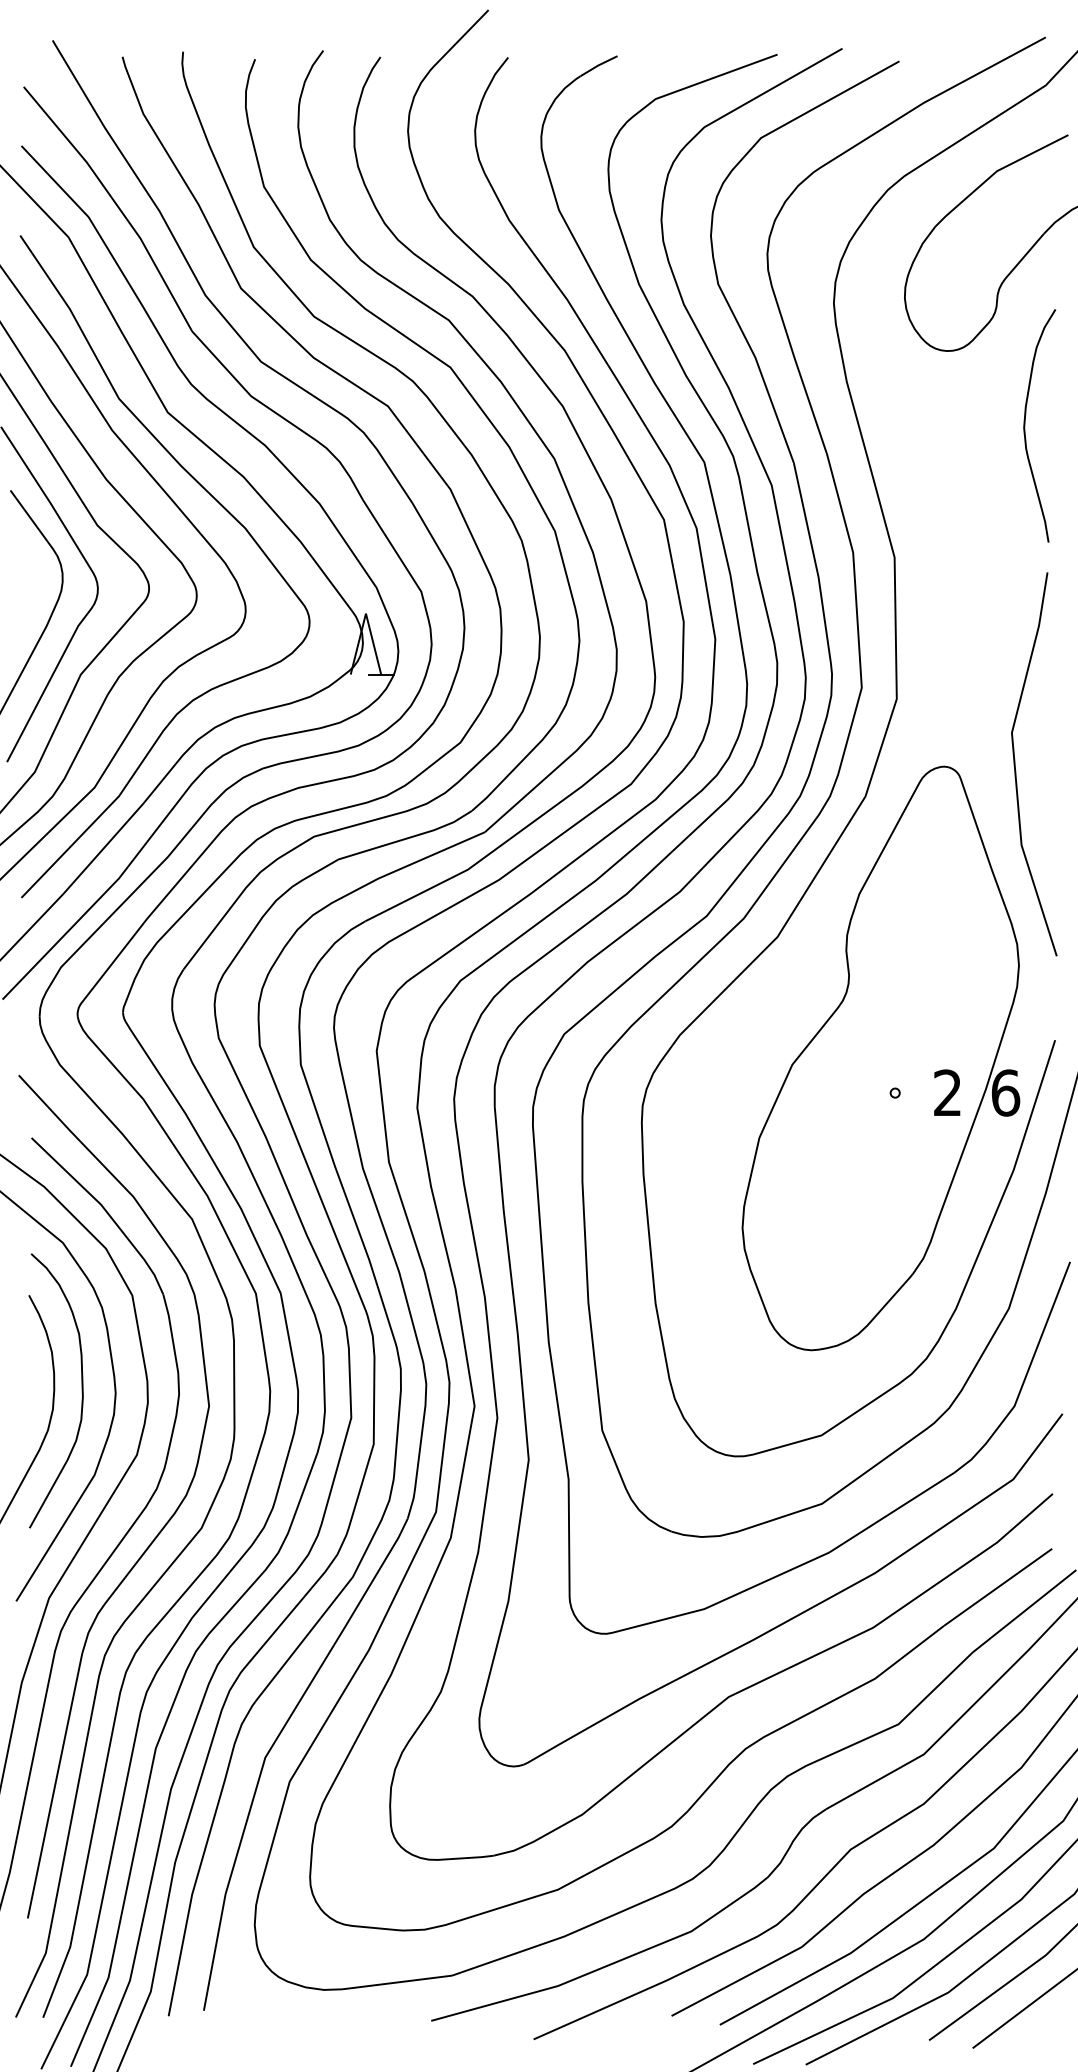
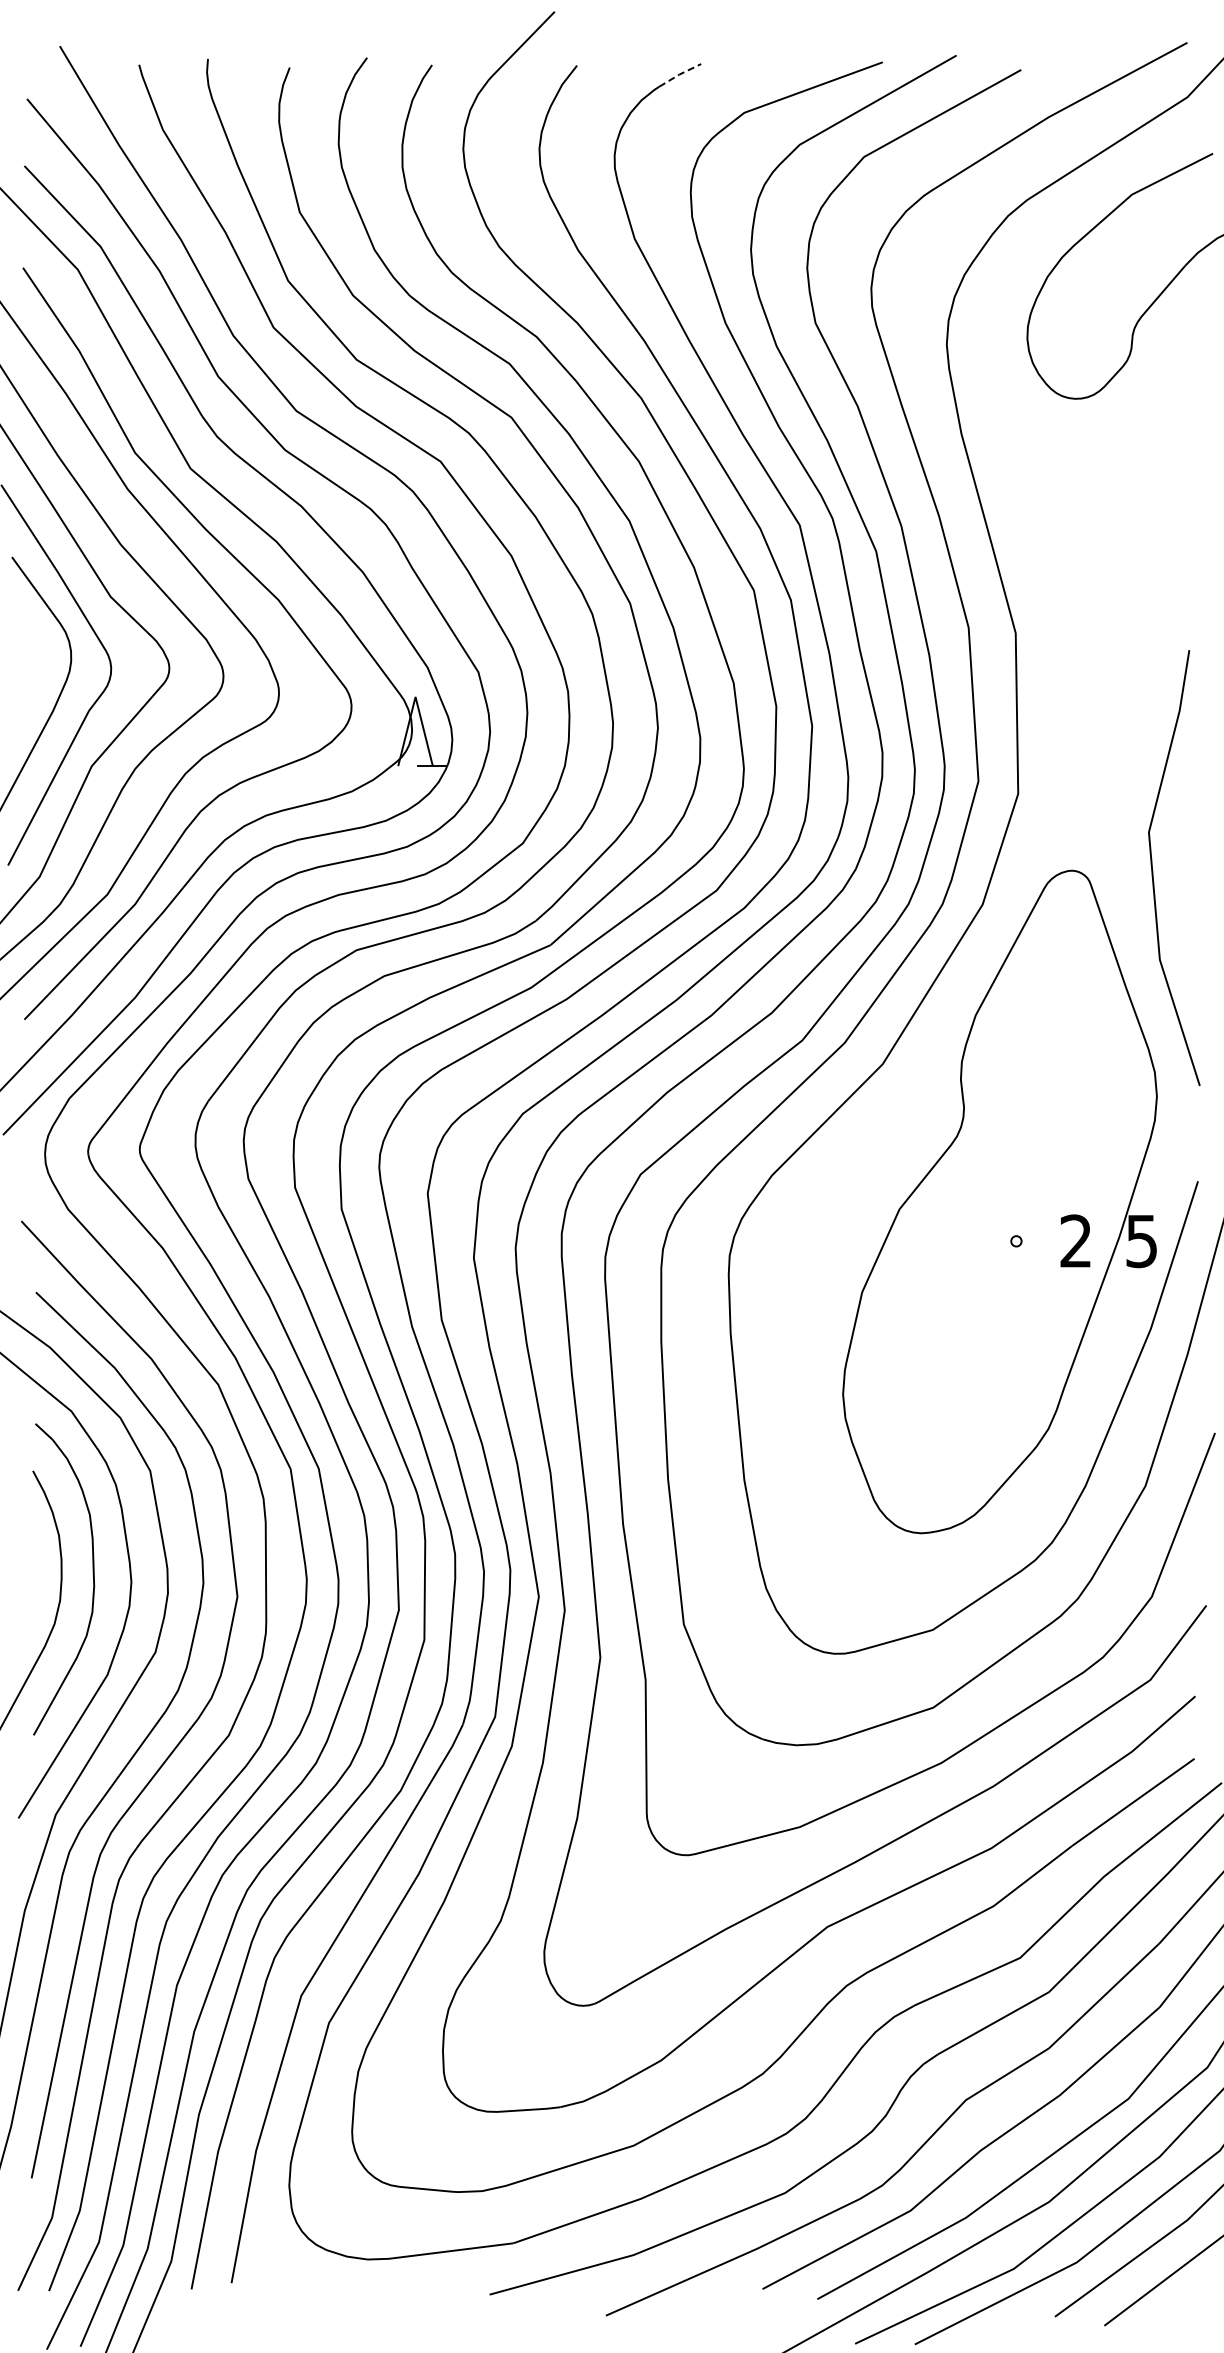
line: (598, 65) -> (679, 74), solid -> dashed
curve: (1025, 423) -> (1164, 481), removed
text: (1006, 1093) -> (1142, 1241), 6 -> 5

